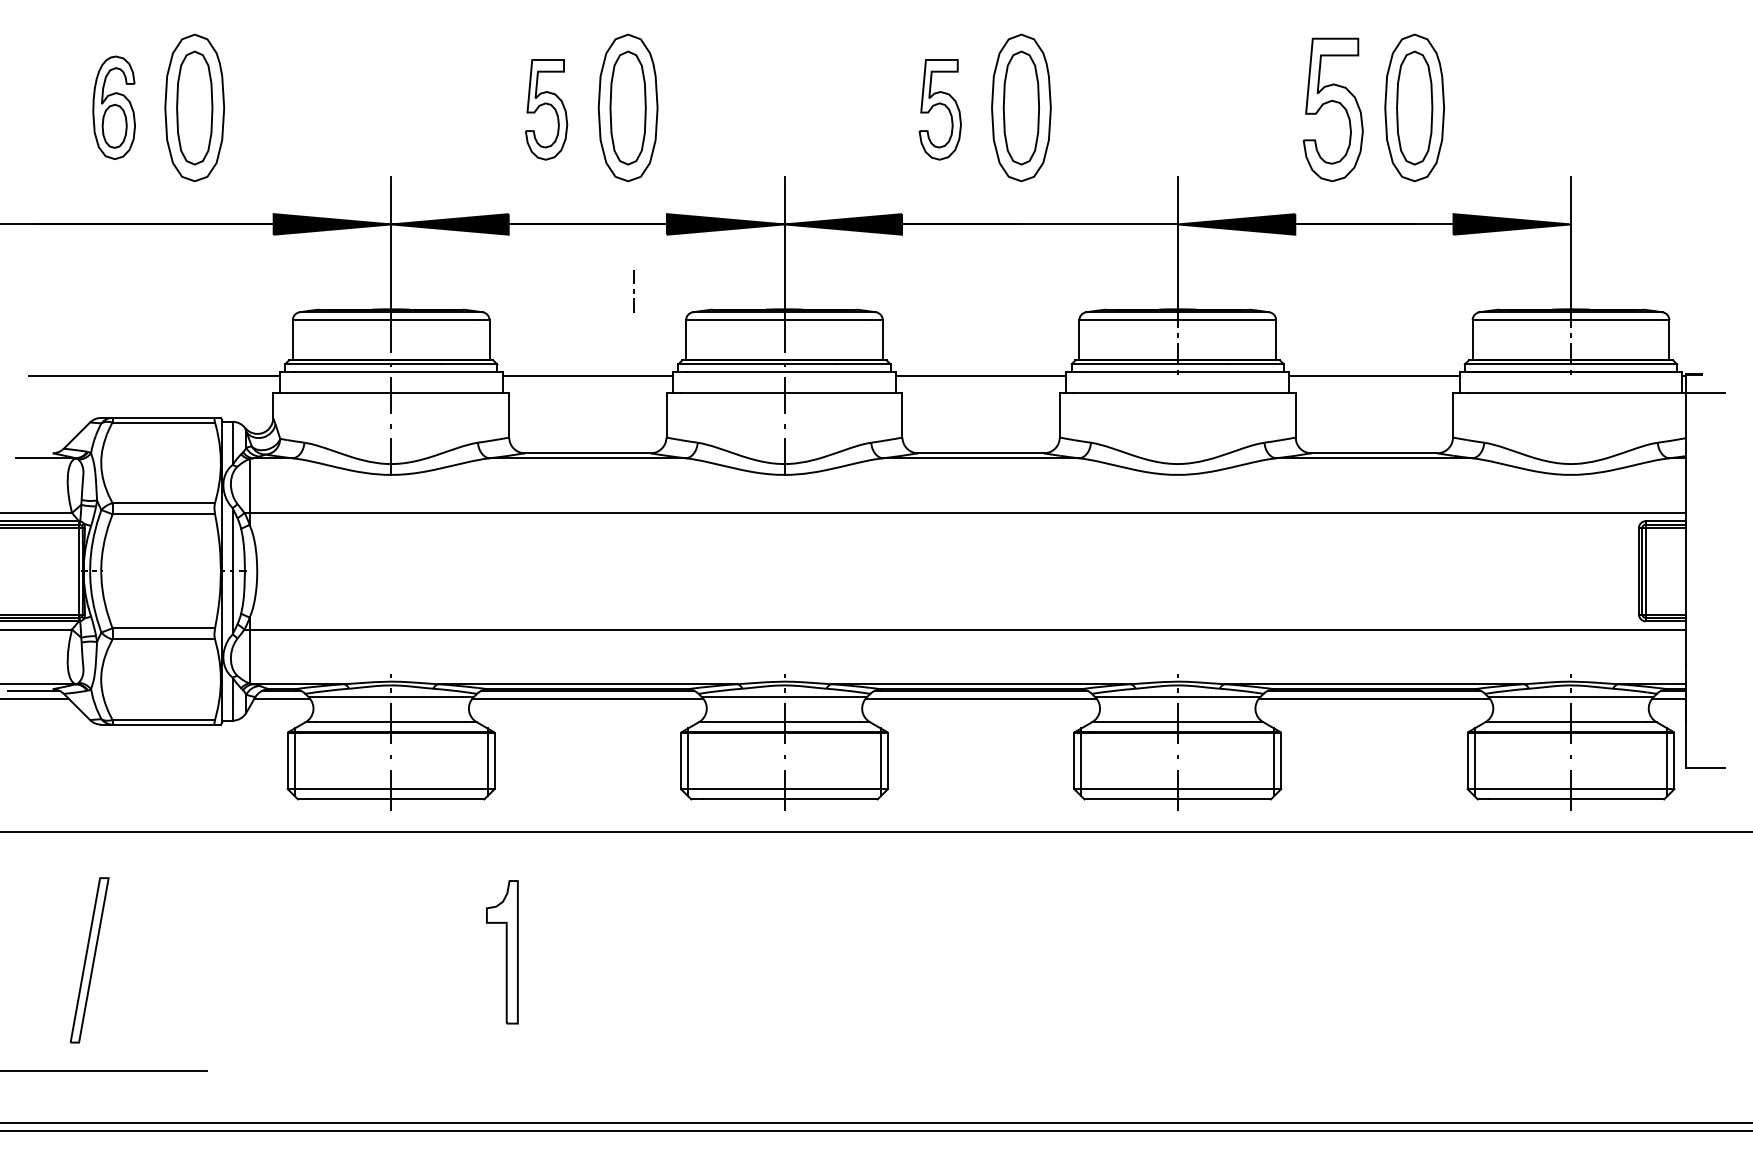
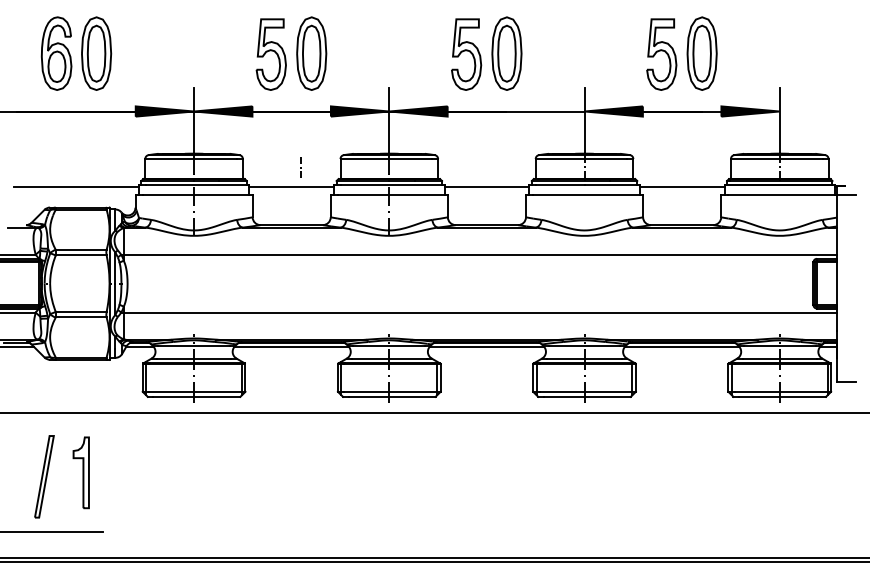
part: (114, 107) -> (56, 53), size x1.43
part: (545, 109) -> (270, 54), size x1.43
part: (939, 109) -> (466, 54), size x1.43
line: (631, 290) -> (300, 167), moved
part: (500, 951) -> (80, 472), moved

